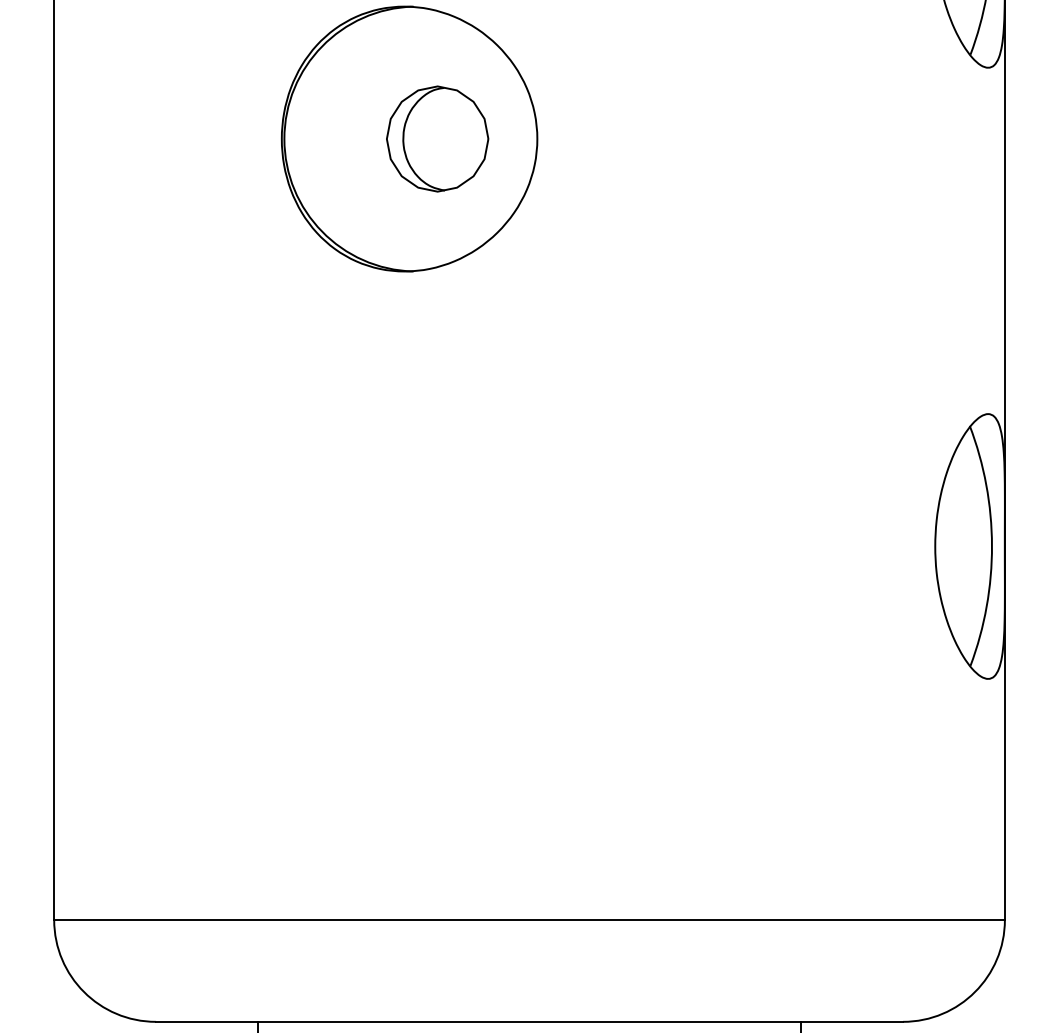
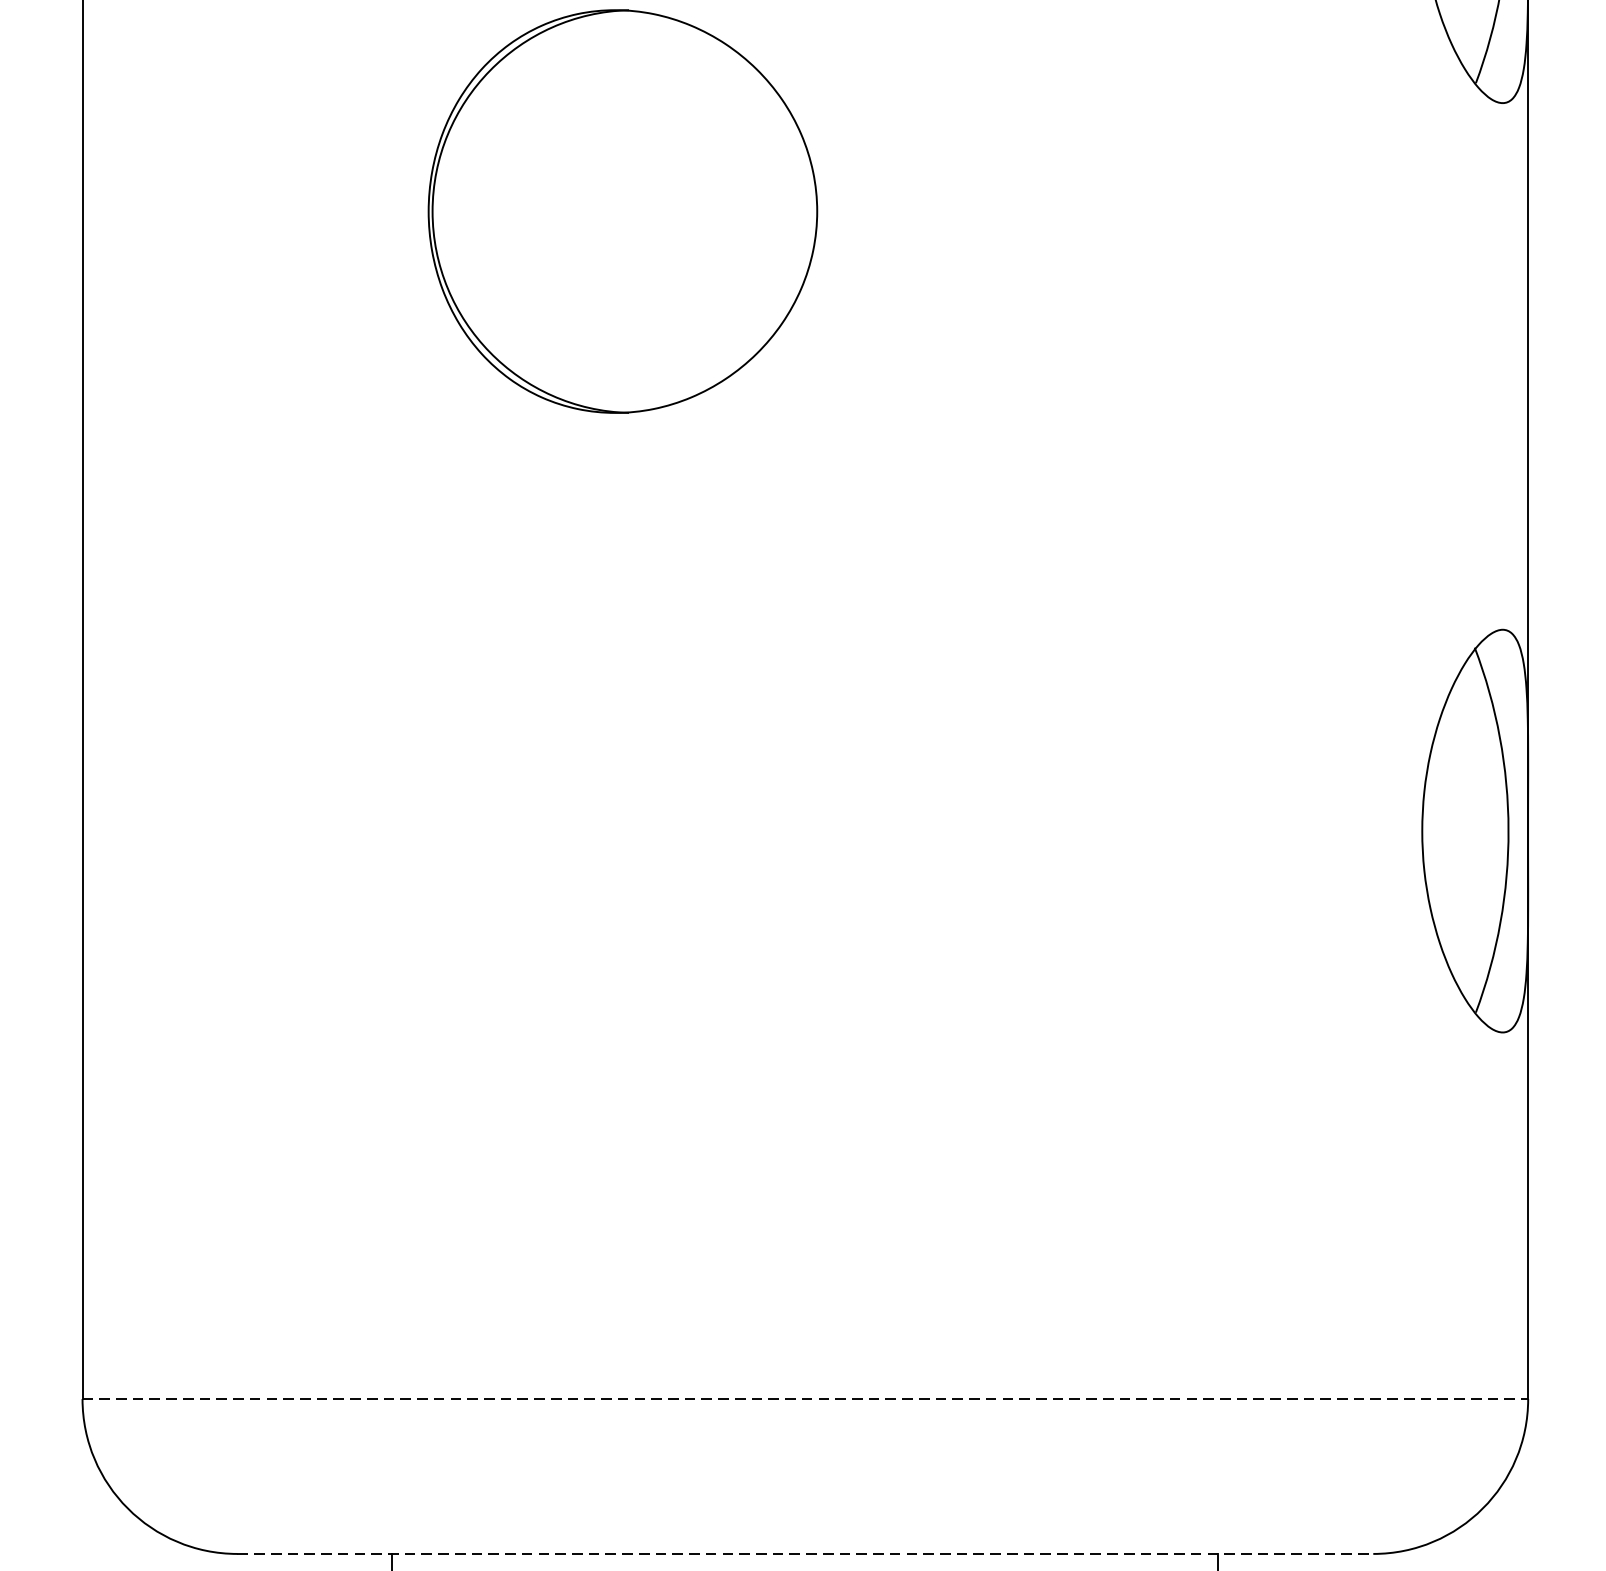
part: (437, 138) -> (665, 210), removed
line: (530, 919) -> (806, 1398), solid -> dashed
line: (530, 1021) -> (806, 1553), solid -> dashed

